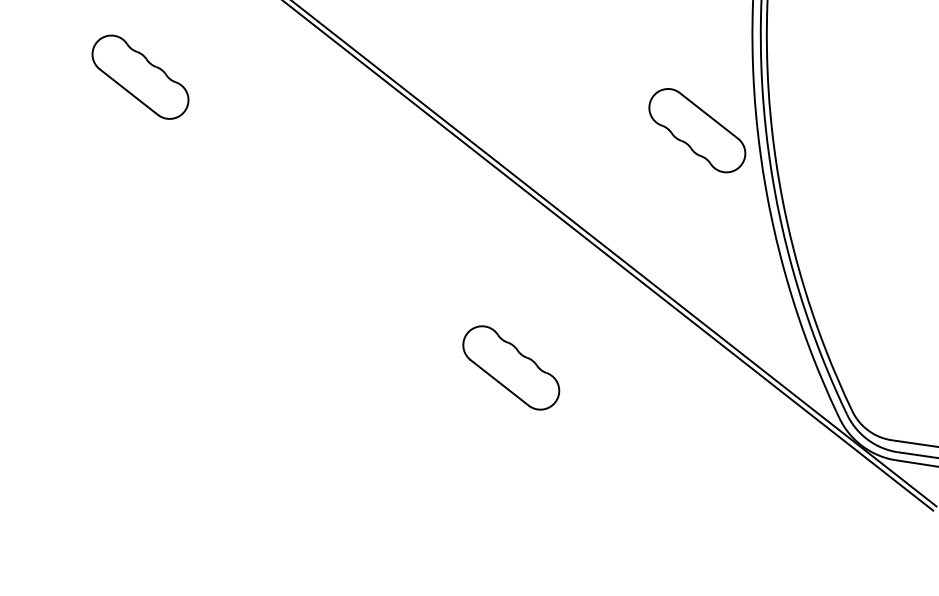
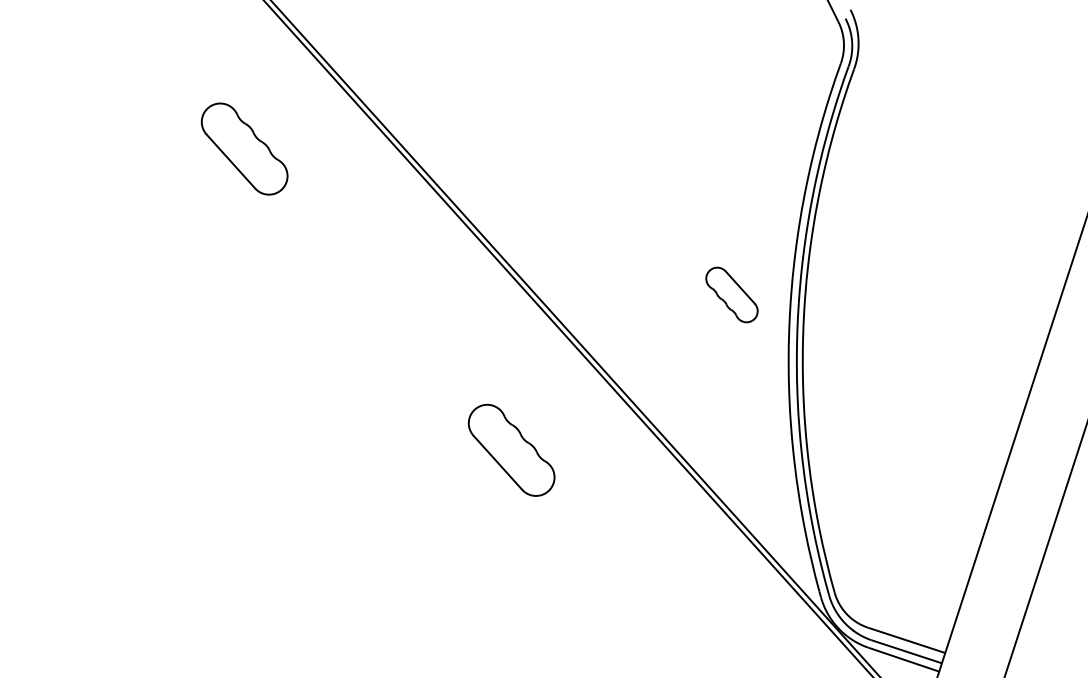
part: (140, 76) -> (244, 148), moved
part: (696, 130) -> (731, 294), size x0.6
part: (510, 367) -> (511, 449), moved

